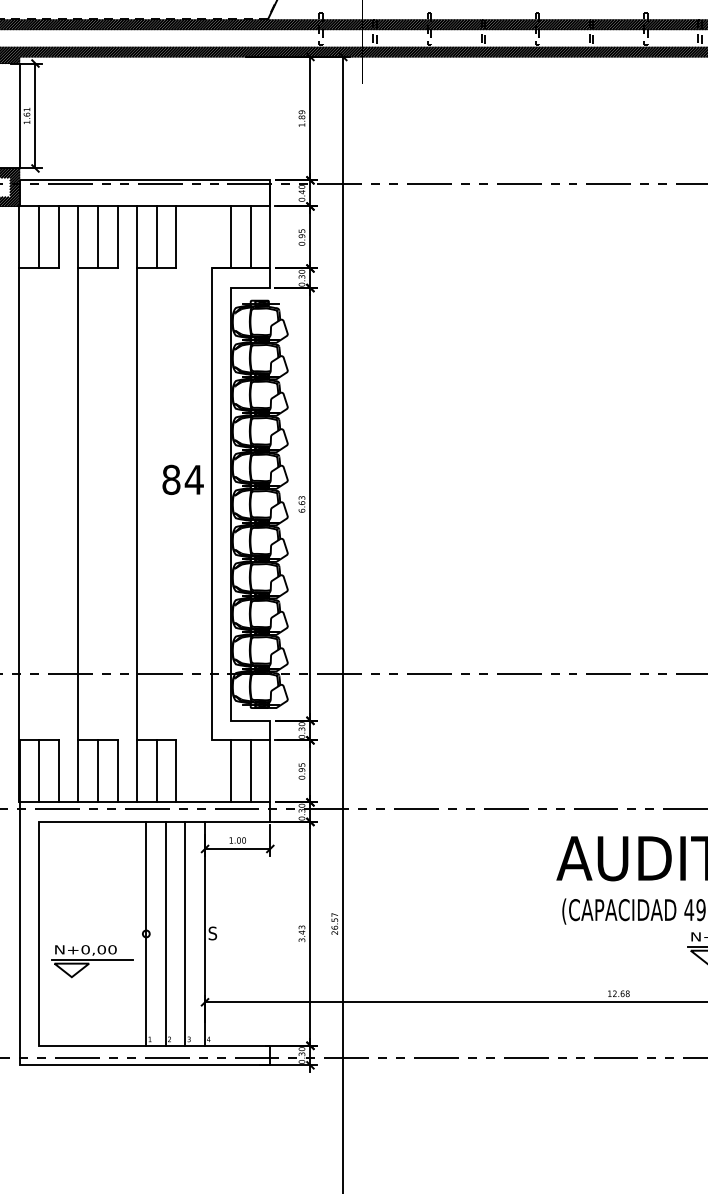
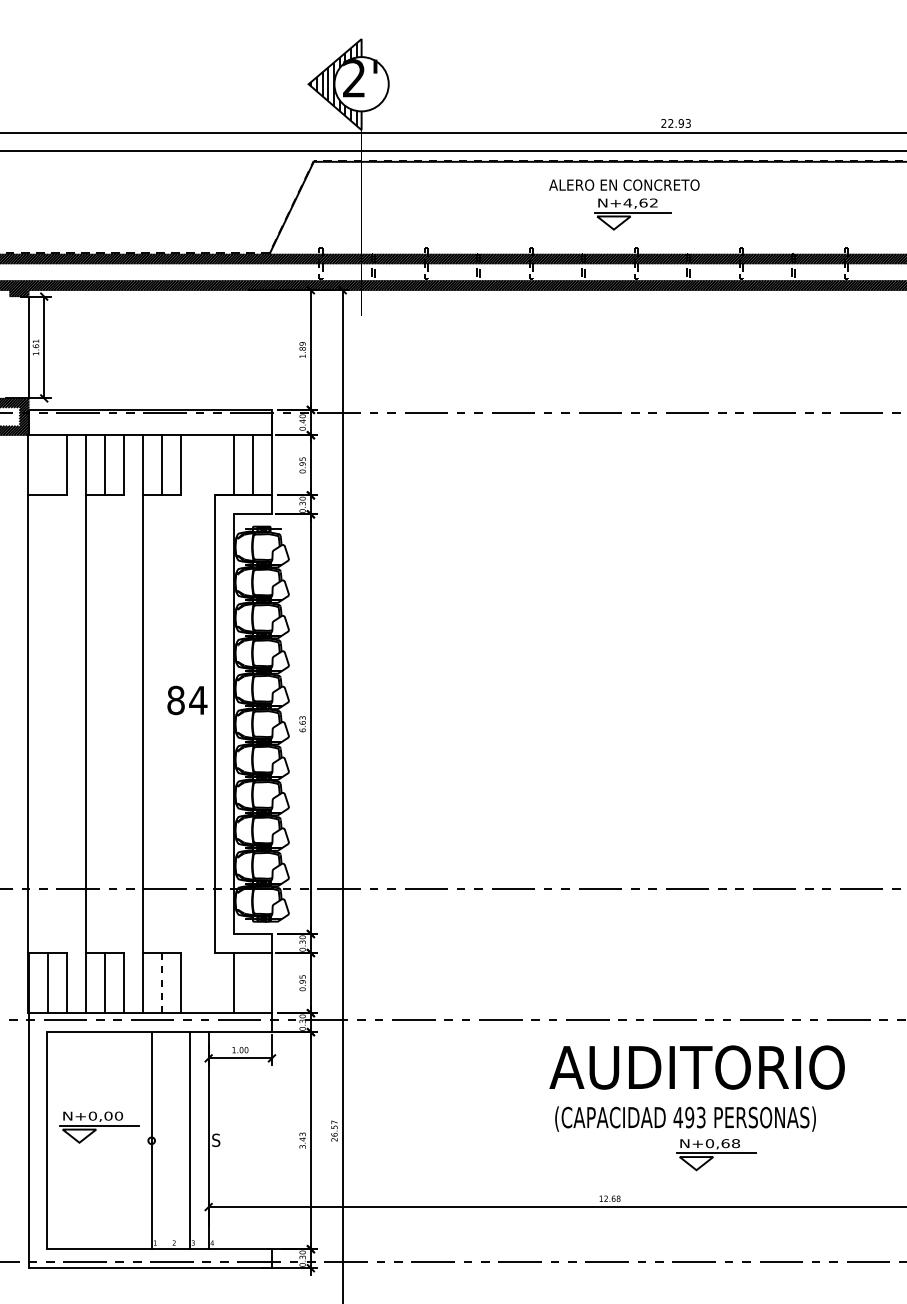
line: (38, 237) -> (47, 465), removed
line: (156, 770) -> (161, 982), solid -> dashed
line: (250, 771) -> (252, 983), removed
line: (165, 933) -> (170, 1140), removed
part: (92, 961) -> (99, 1127), moved

